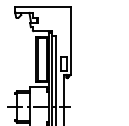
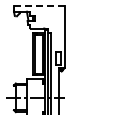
line: (42, 7) -> (38, 6), solid -> dashed

